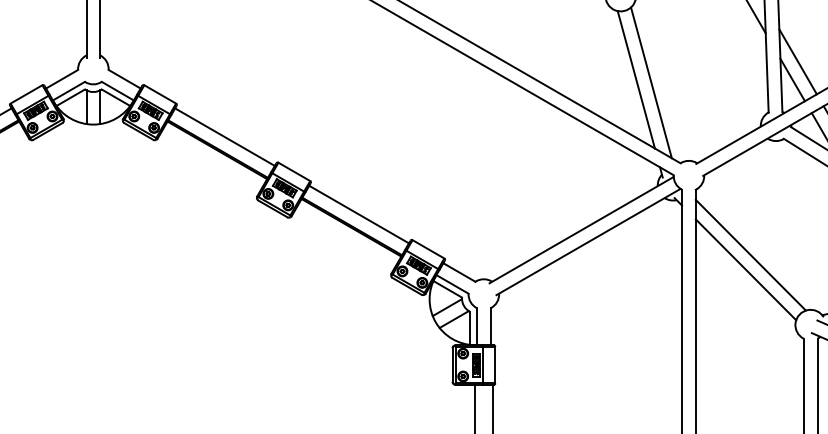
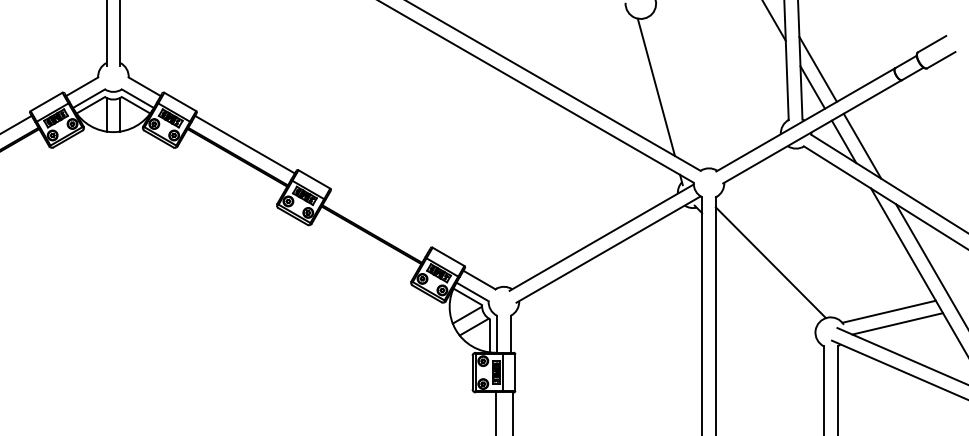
line: (651, 82) -> (671, 90), removed
line: (359, 213) -> (379, 221), removed
line: (745, 268) -> (765, 276), removed

